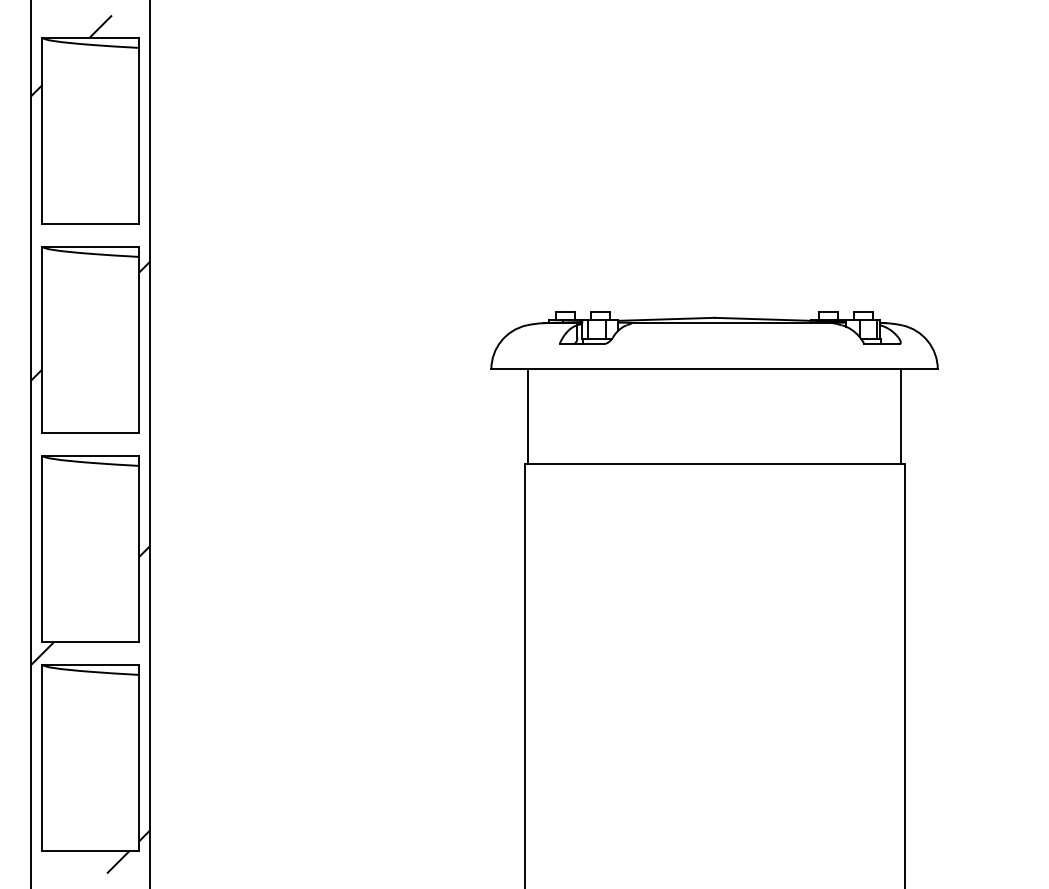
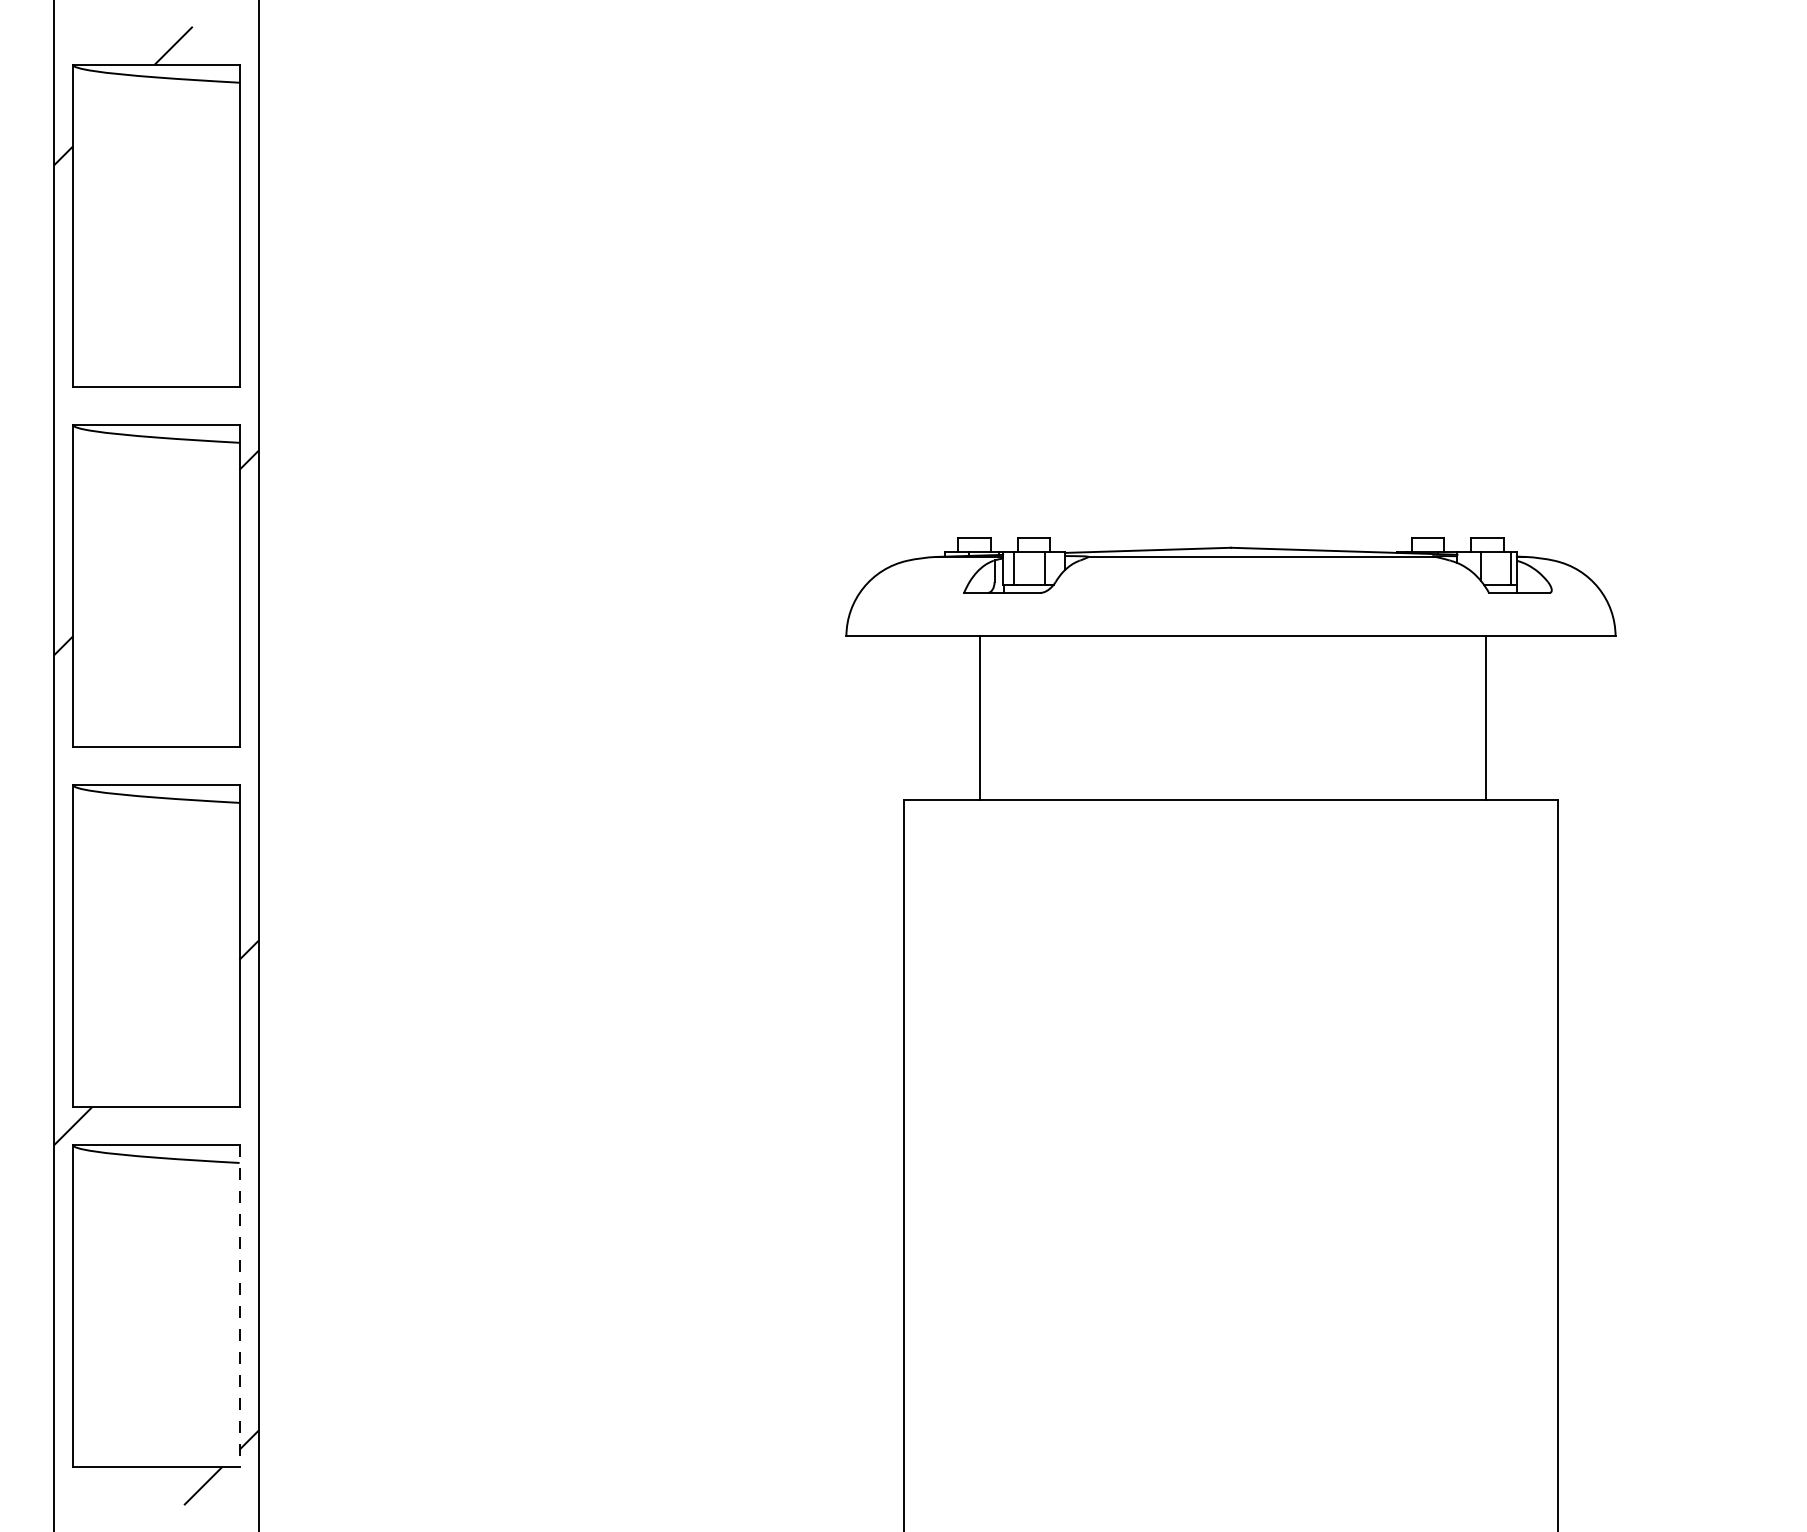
line: (527, 416) -> (979, 717), moved
line: (901, 416) -> (1485, 717), moved
line: (139, 758) -> (240, 1307), solid -> dashed

